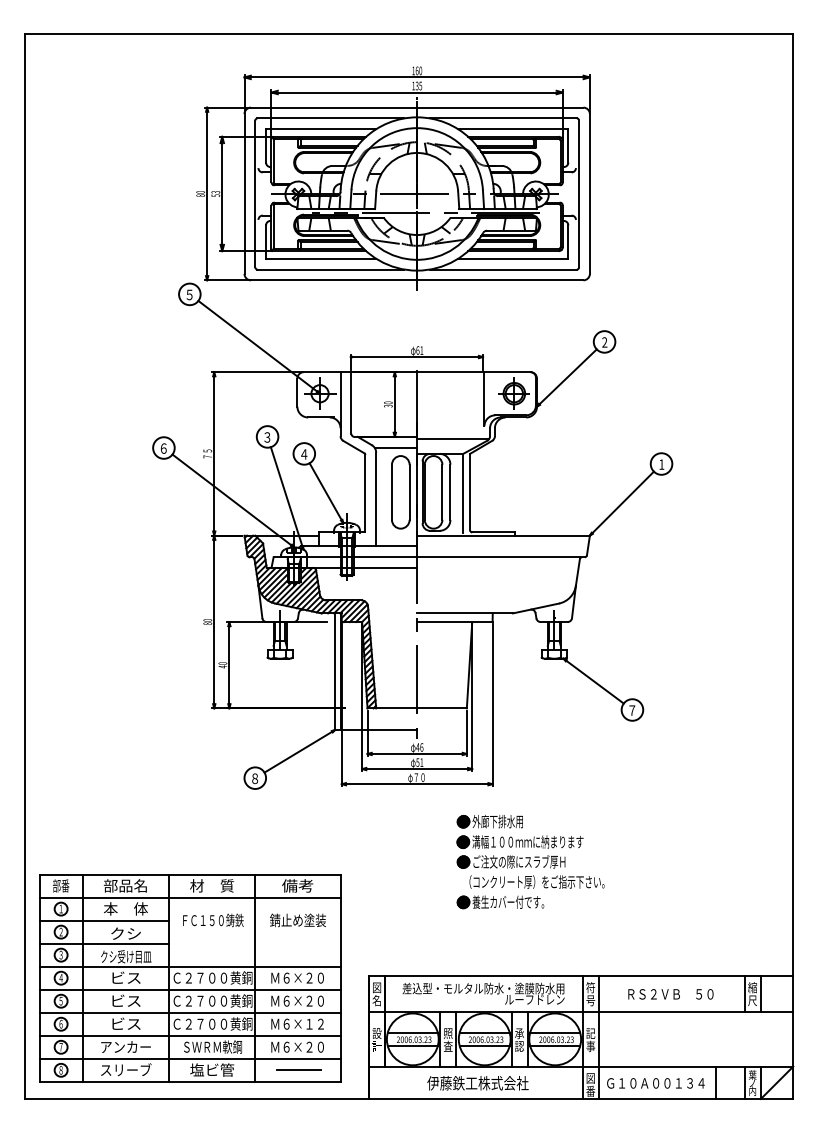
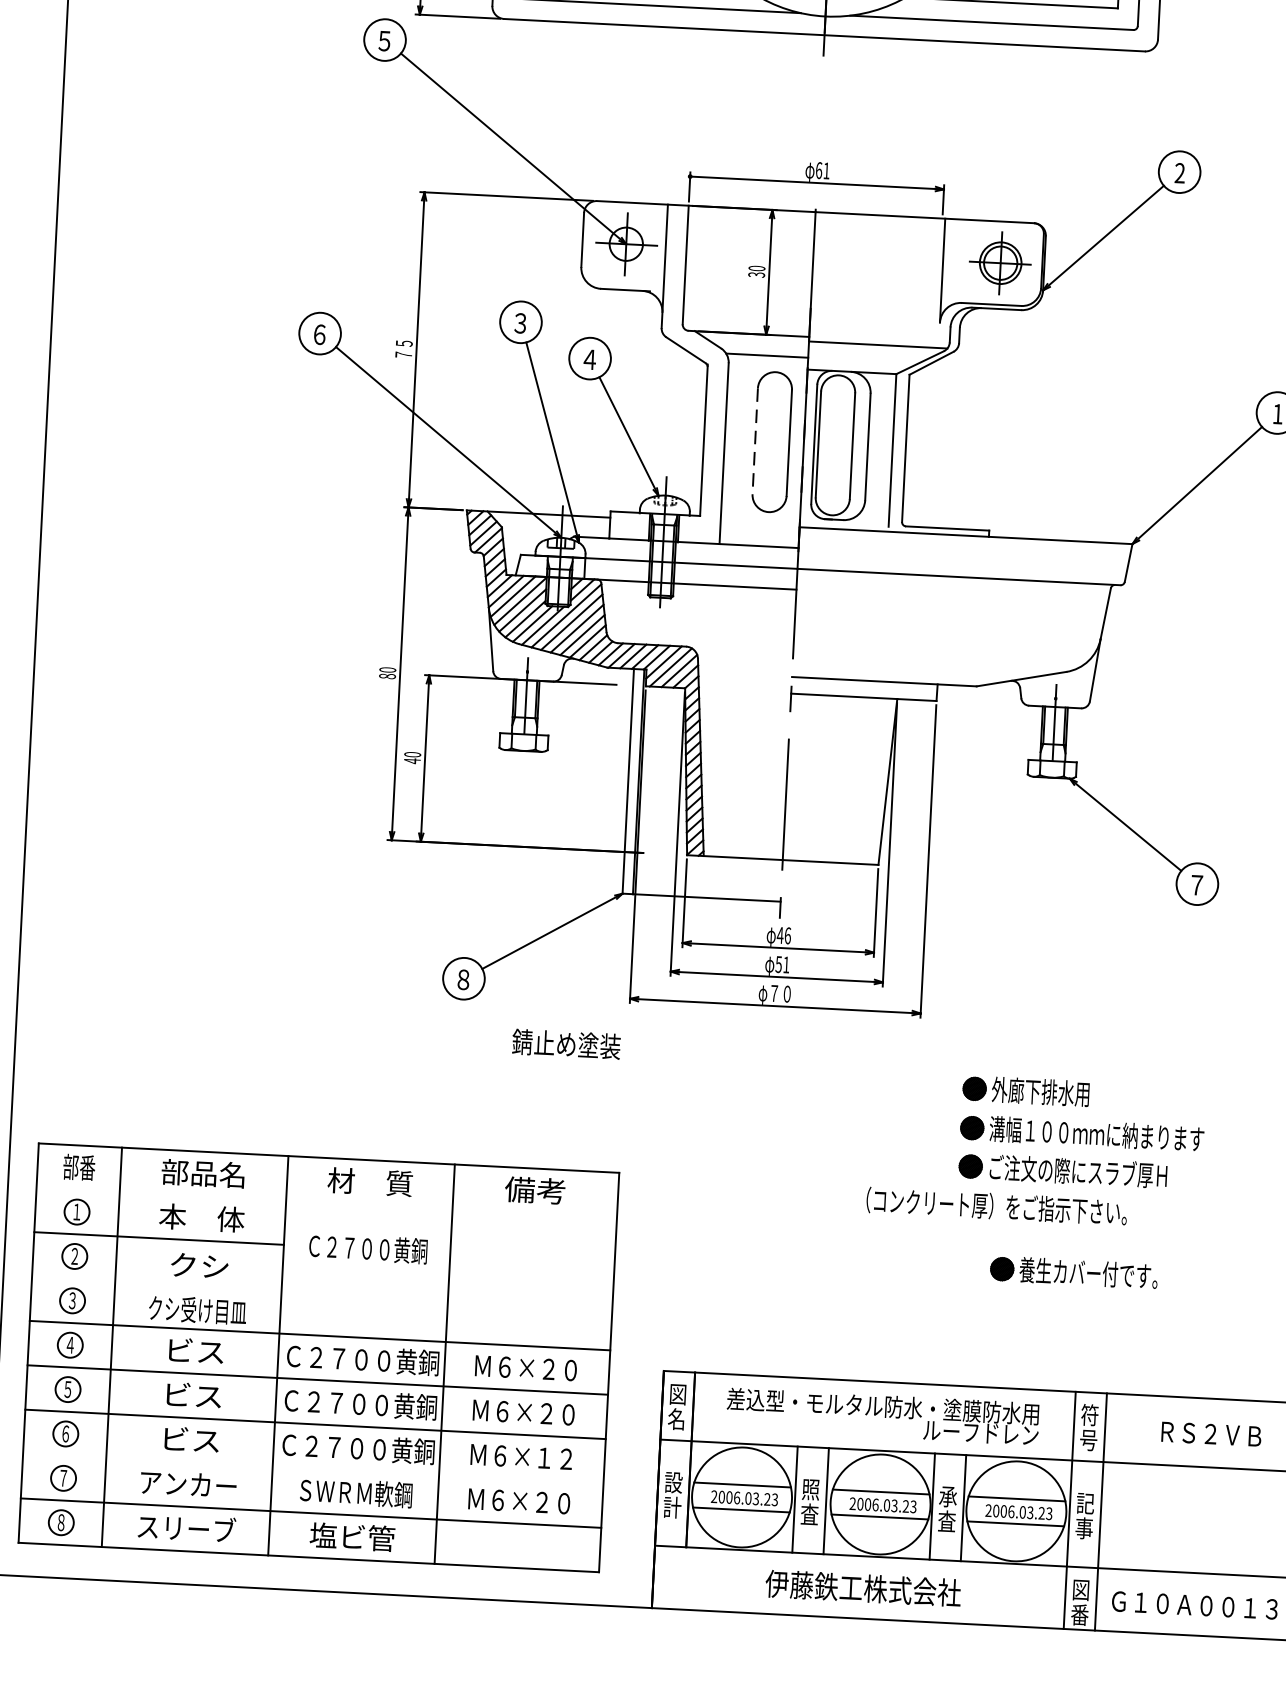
line: (391, 492) -> (754, 441), solid -> dashed
part: (519, 841) -> (1080, 1132), moved
line: (189, 897) -> (325, 1202), removed
part: (500, 902) -> (1073, 1272), moved
text: (212, 920) -> (367, 1248), ＦＣ１５０鋳鉄 -> Ｃ２７００黄銅
text: (297, 920) -> (565, 1044), moved
line: (104, 943) -> (157, 1282), removed
line: (189, 1035) -> (312, 1468), removed
text: (519, 1045) -> (947, 1519), 認 -> 査
line: (298, 1069) -> (518, 1544), removed

